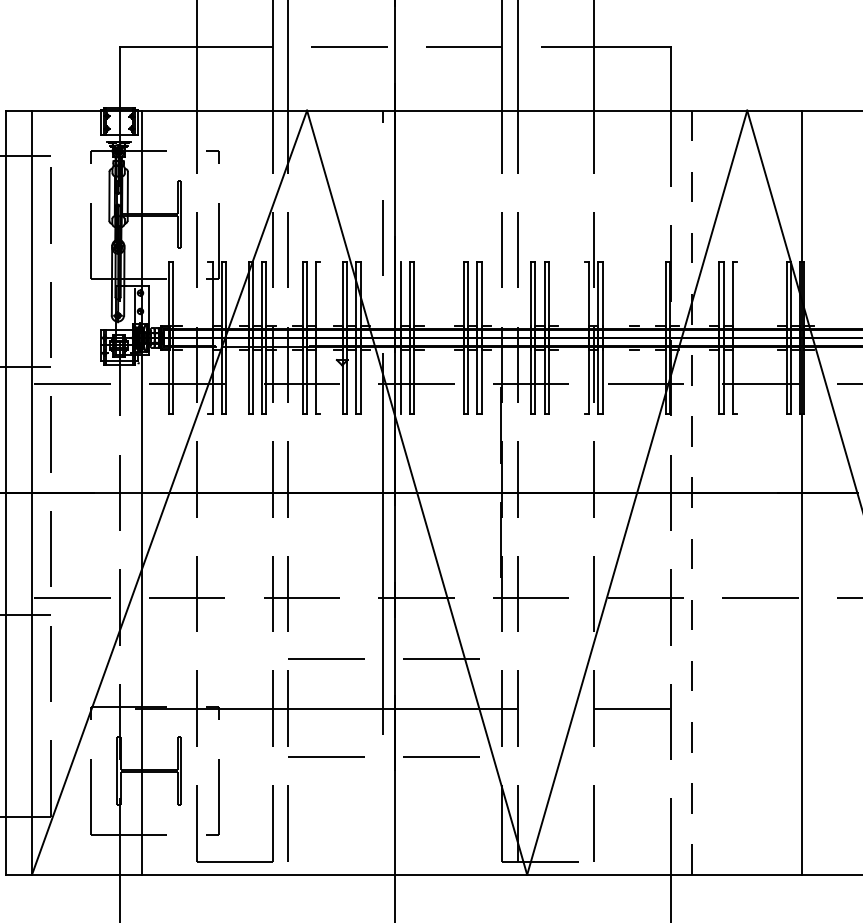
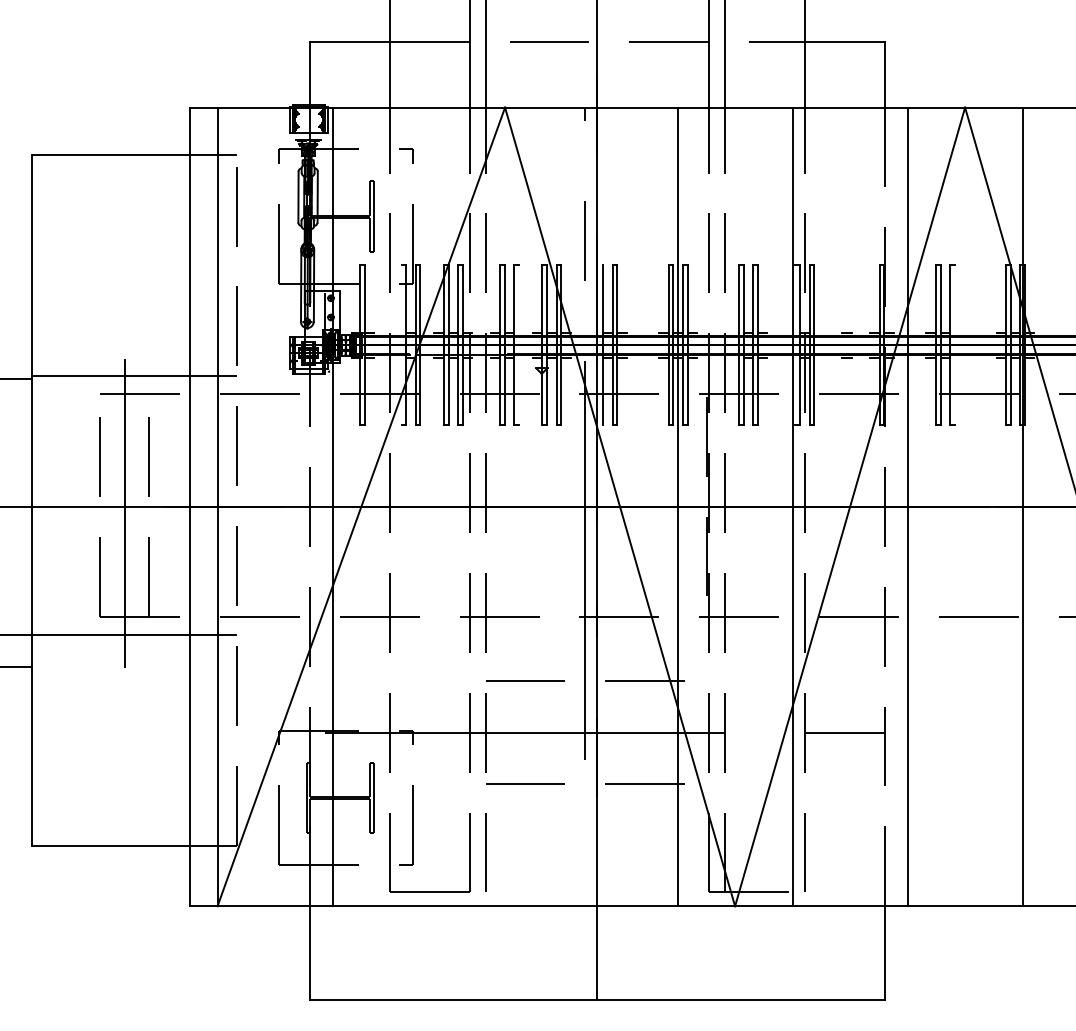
line: (472, 492) -> (677, 506), added
line: (582, 492) -> (792, 506), added
line: (692, 492) -> (907, 506), dashed -> solid

